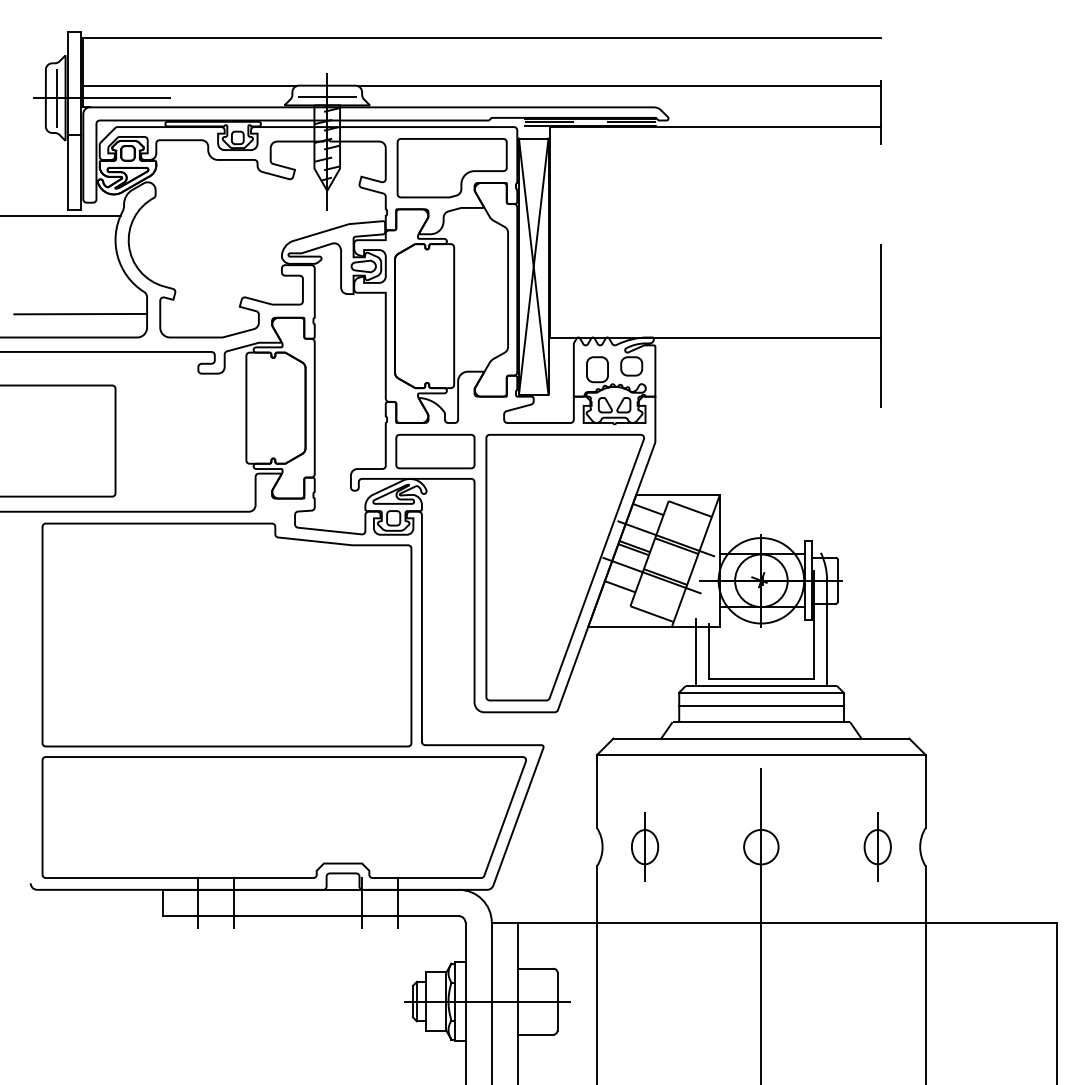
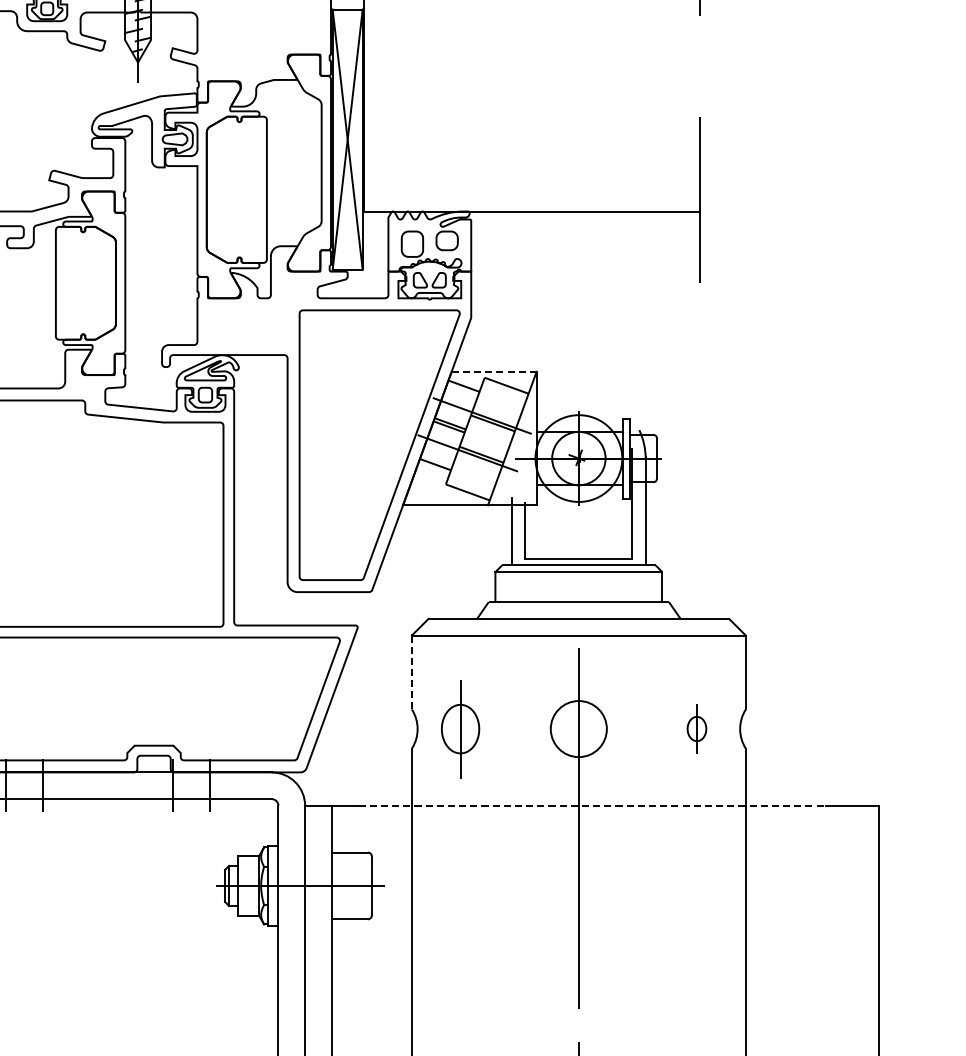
part: (451, 168) -> (264, 39), removed
part: (435, 451) -> (247, 327), removed
line: (677, 495) -> (493, 371), solid -> dashed
line: (761, 705) -> (578, 585), removed
line: (597, 790) -> (412, 671), solid -> dashed
part: (645, 846) -> (461, 728), size x1.4
circle: (761, 846) -> (578, 728), size x1.6
part: (877, 846) -> (696, 728), size x0.7
line: (775, 922) -> (593, 805), solid -> dashed

